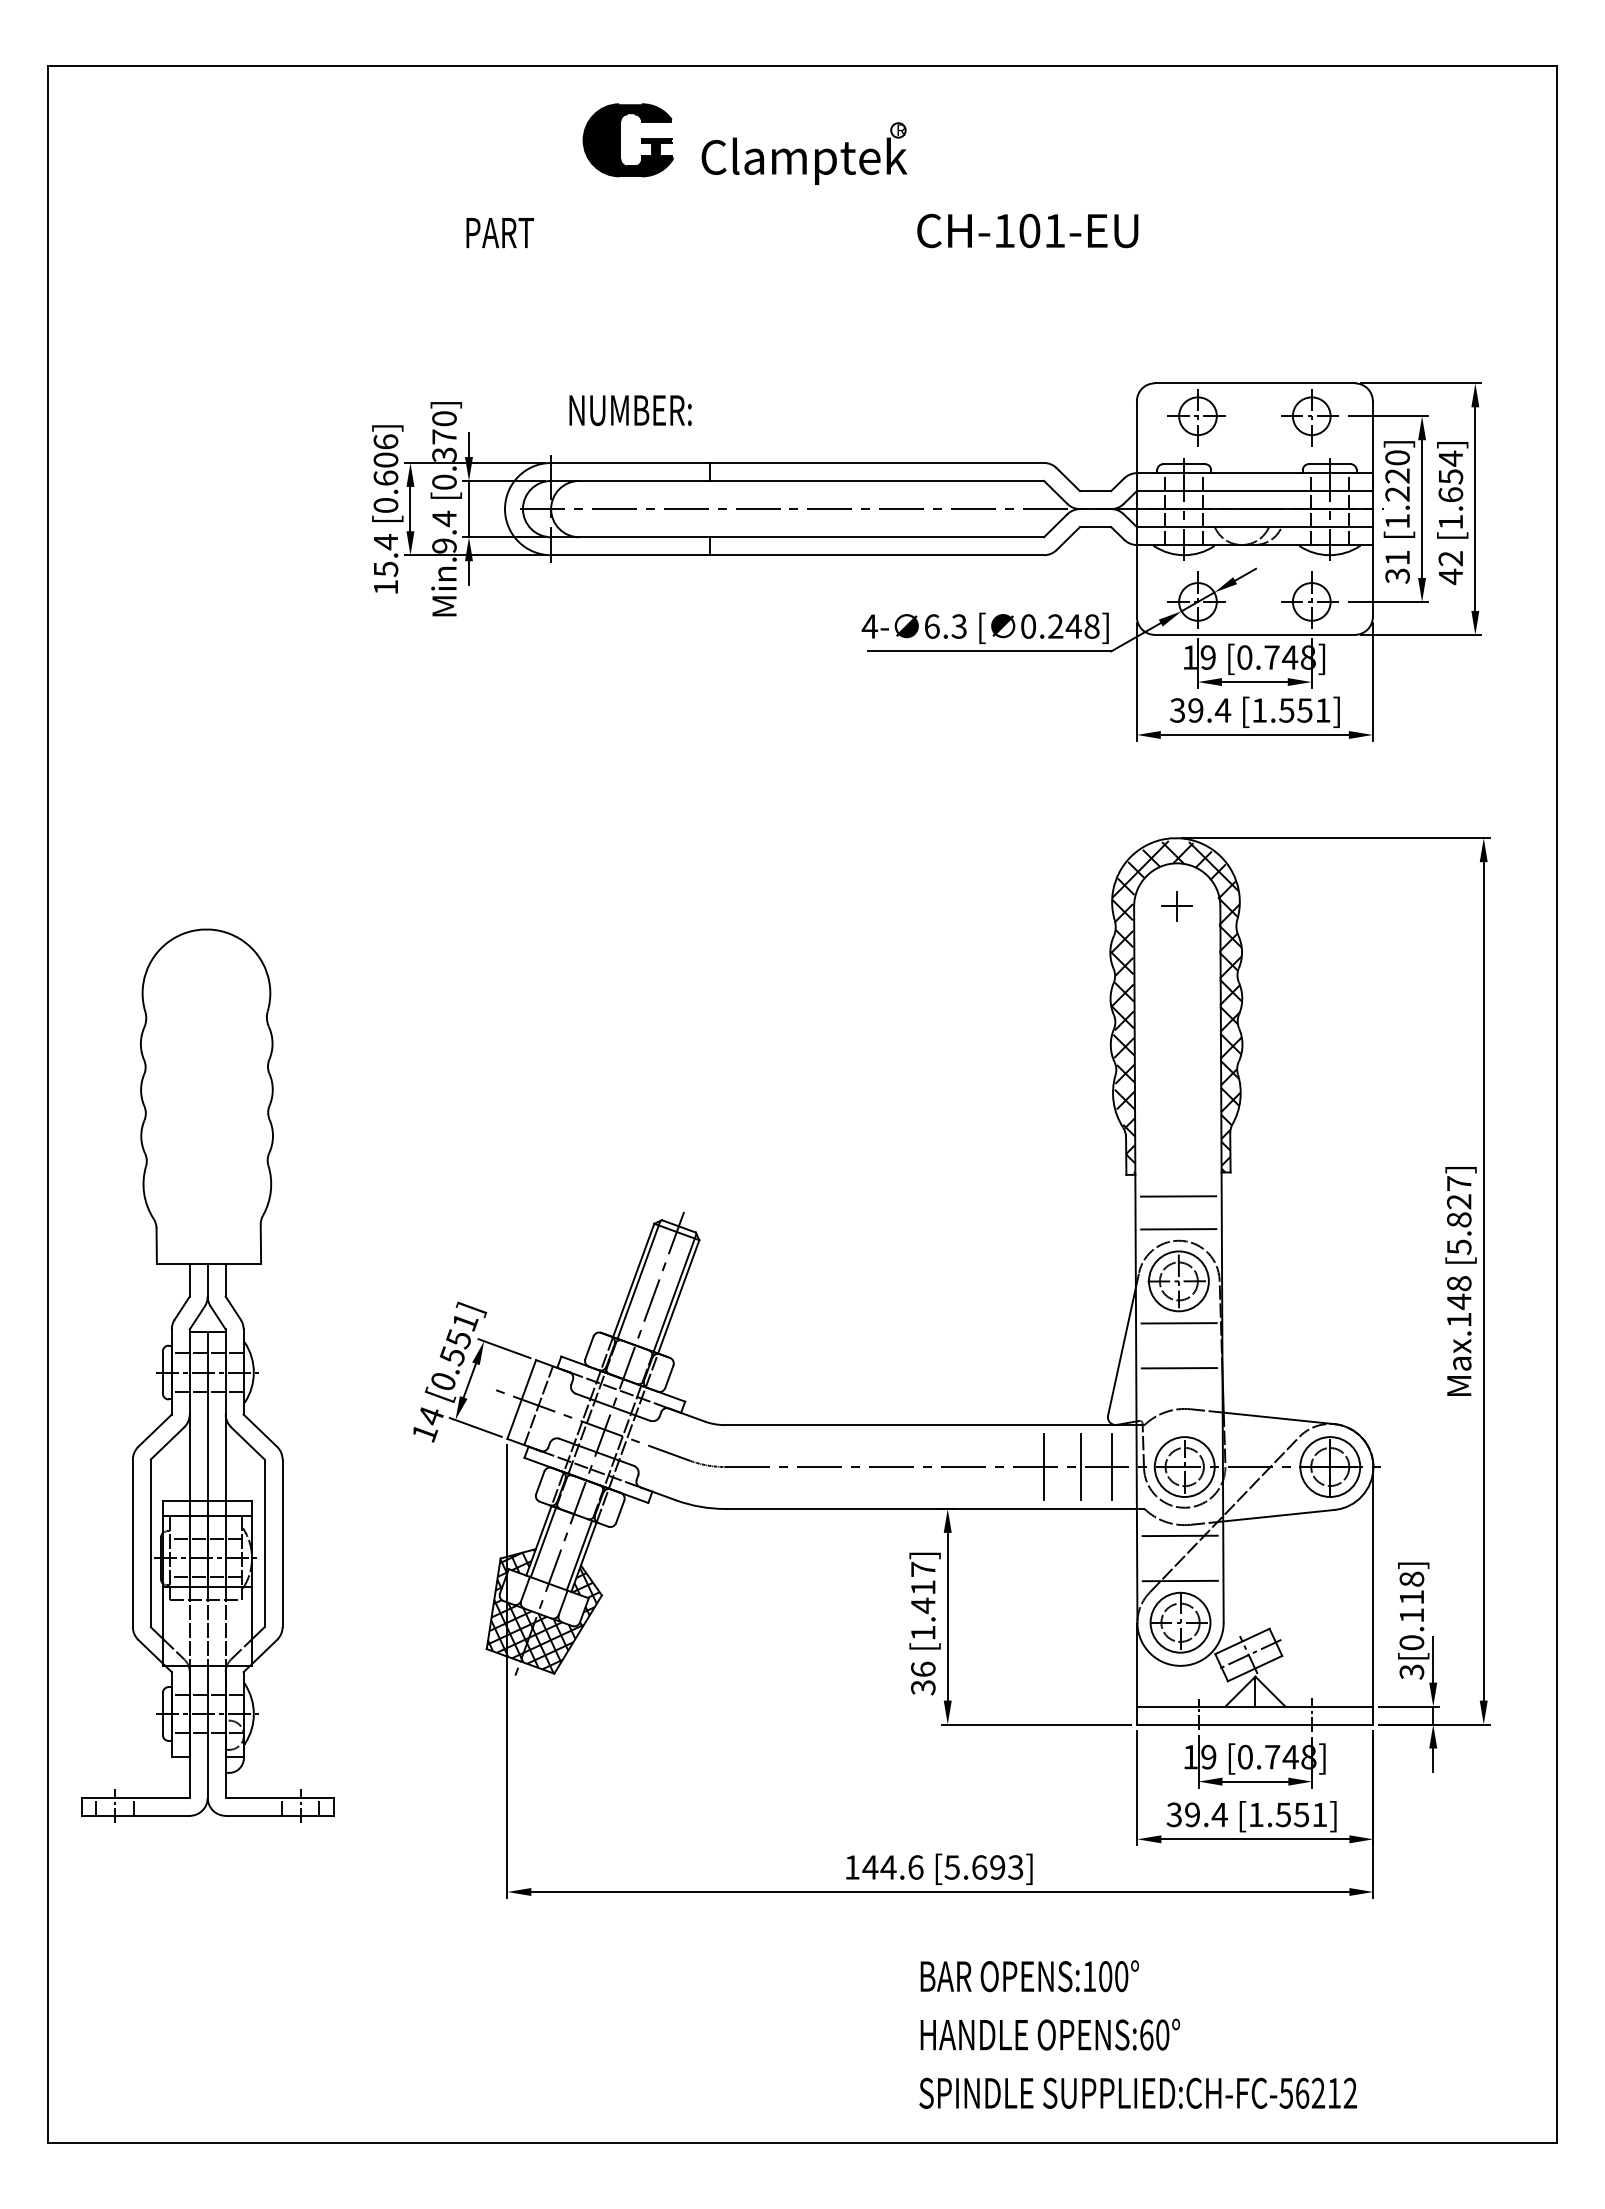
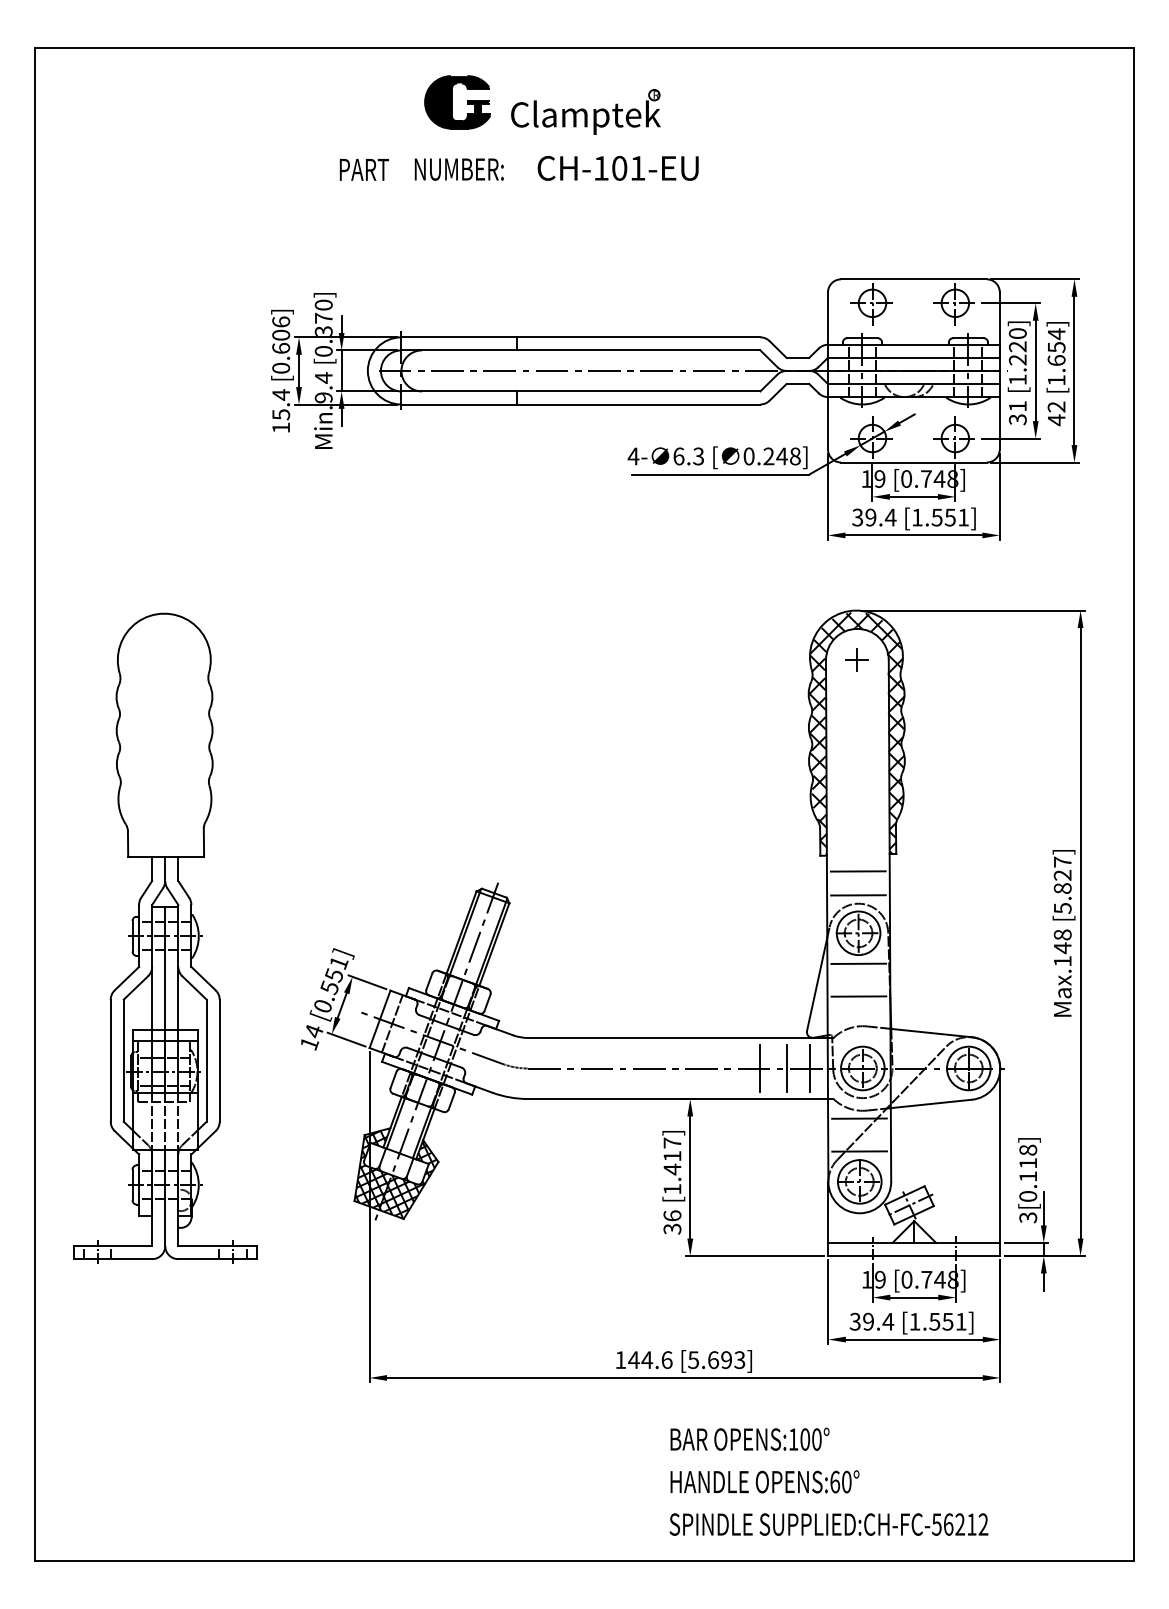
text: (1027, 230) -> (617, 168), moved
text: (630, 410) -> (459, 169), moved
part: (207, 1375) -> (165, 938), moved

